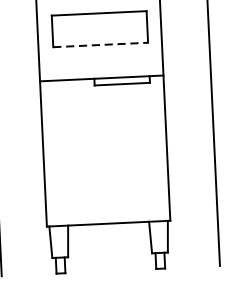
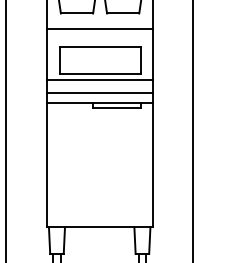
line: (101, 44) -> (100, 73), dashed -> solid
line: (100, 51) -> (99, 79), added
line: (101, 67) -> (99, 93), added

